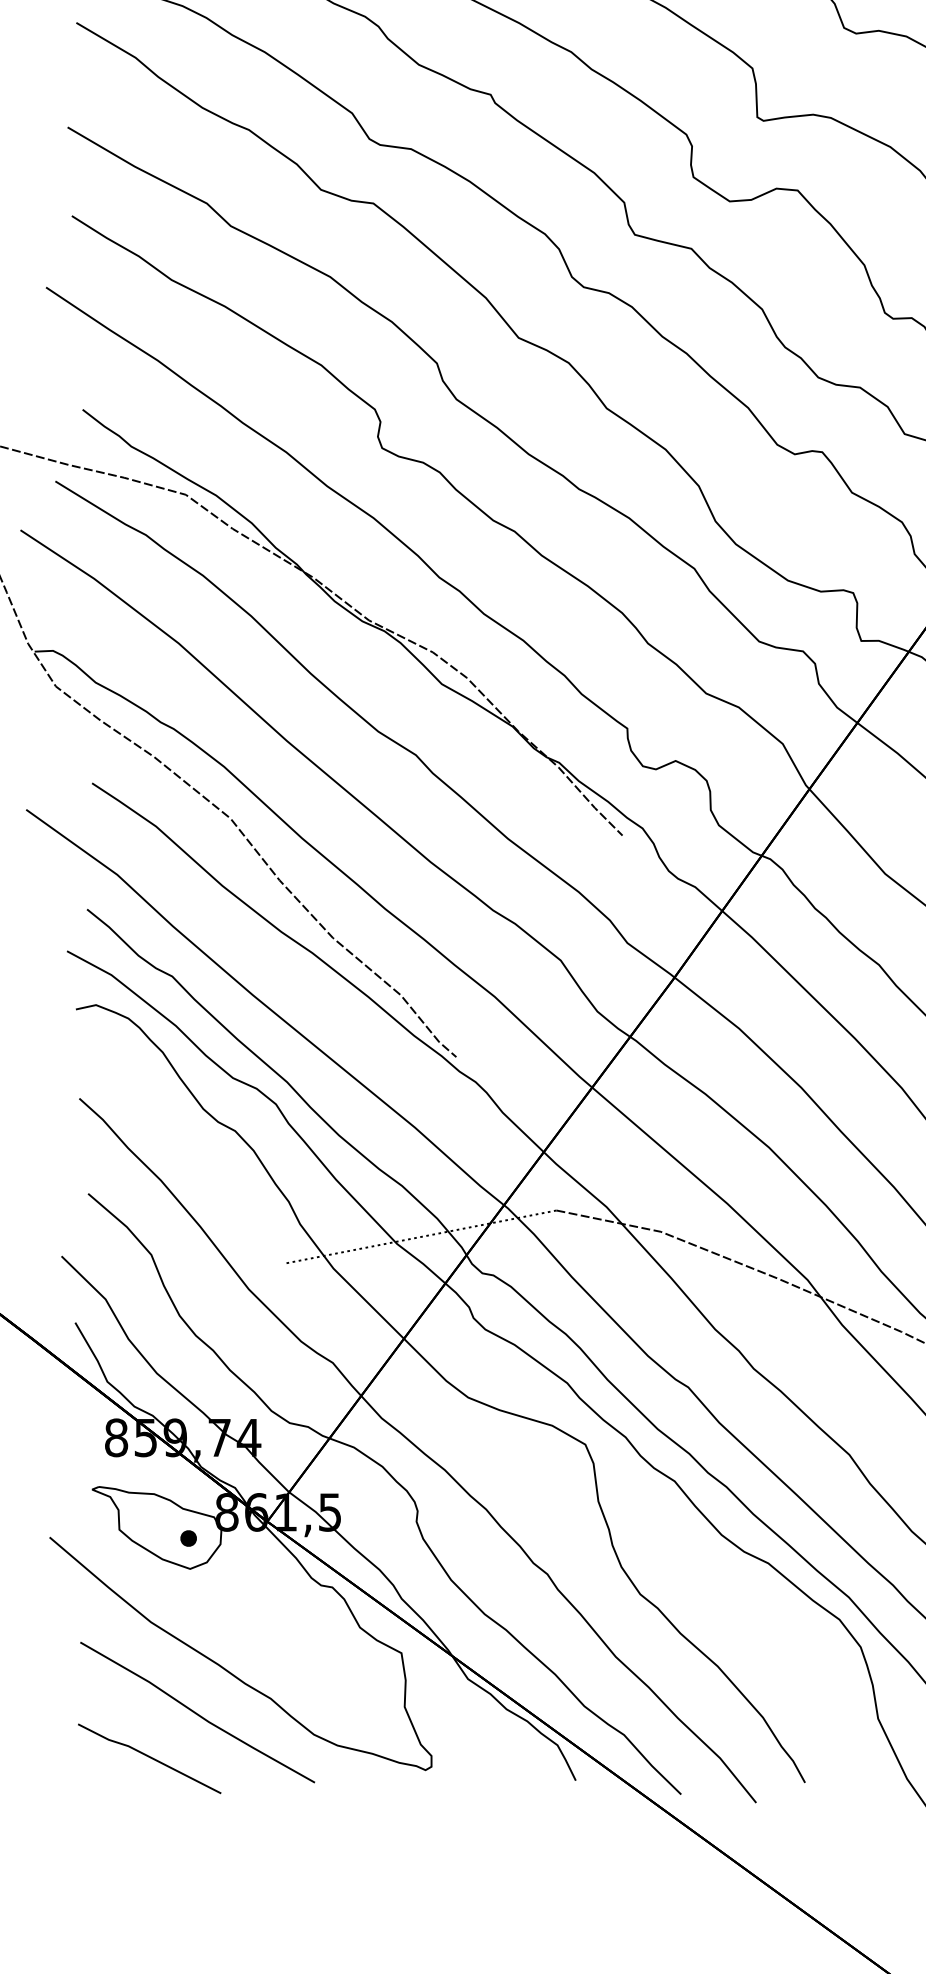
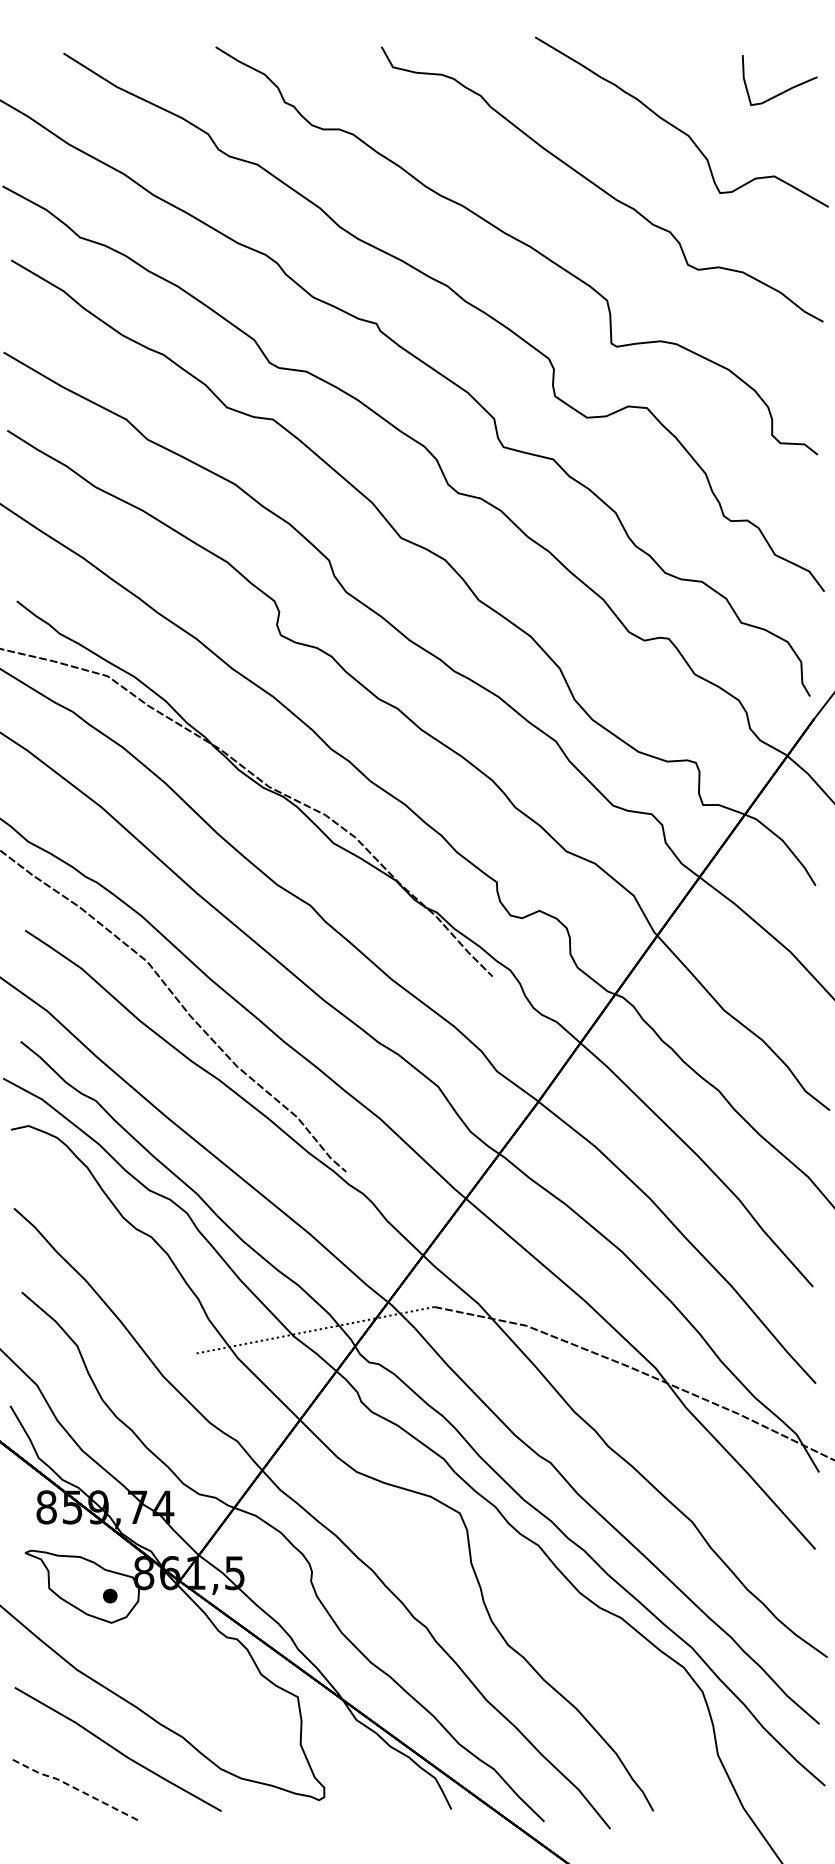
line: (149, 1756) -> (75, 1788), solid -> dashed

